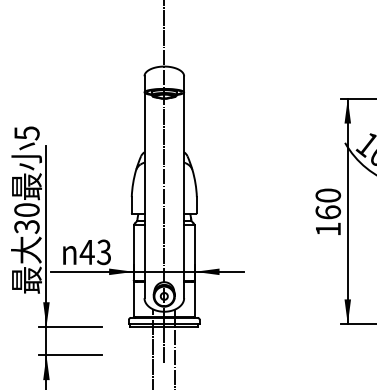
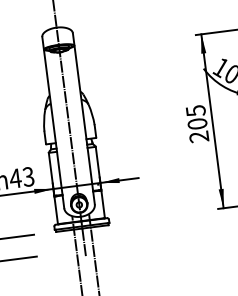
text: (327, 212) -> (196, 124), 160 -> 205

